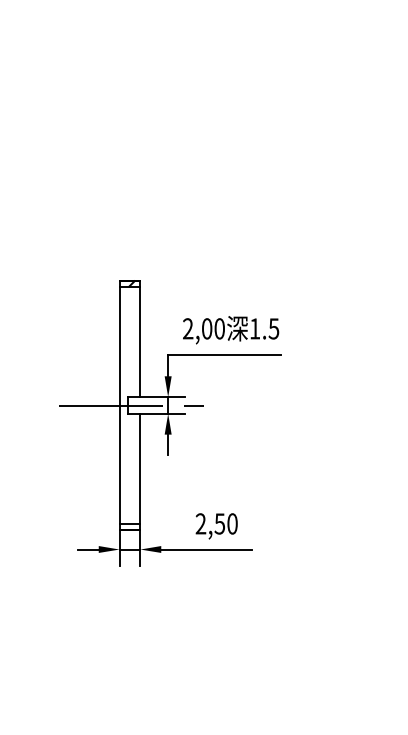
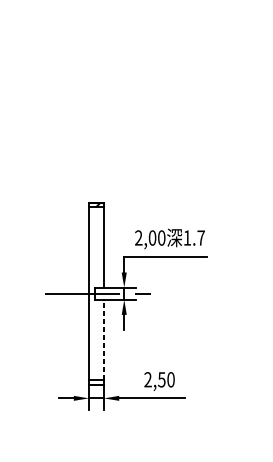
text: (273, 328) -> (200, 237), 1.5 -> 1.7
line: (140, 468) -> (104, 339), solid -> dashed

